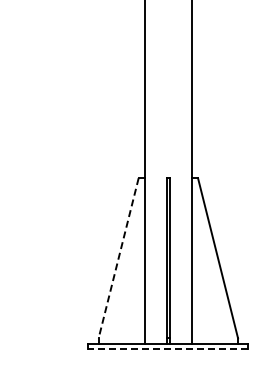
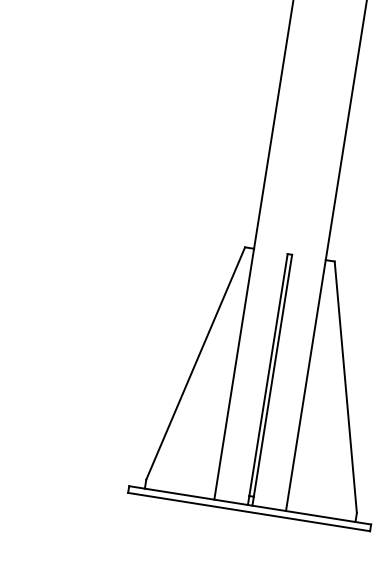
line: (118, 258) -> (195, 363), dashed -> solid
line: (167, 348) -> (247, 511), dashed -> solid

